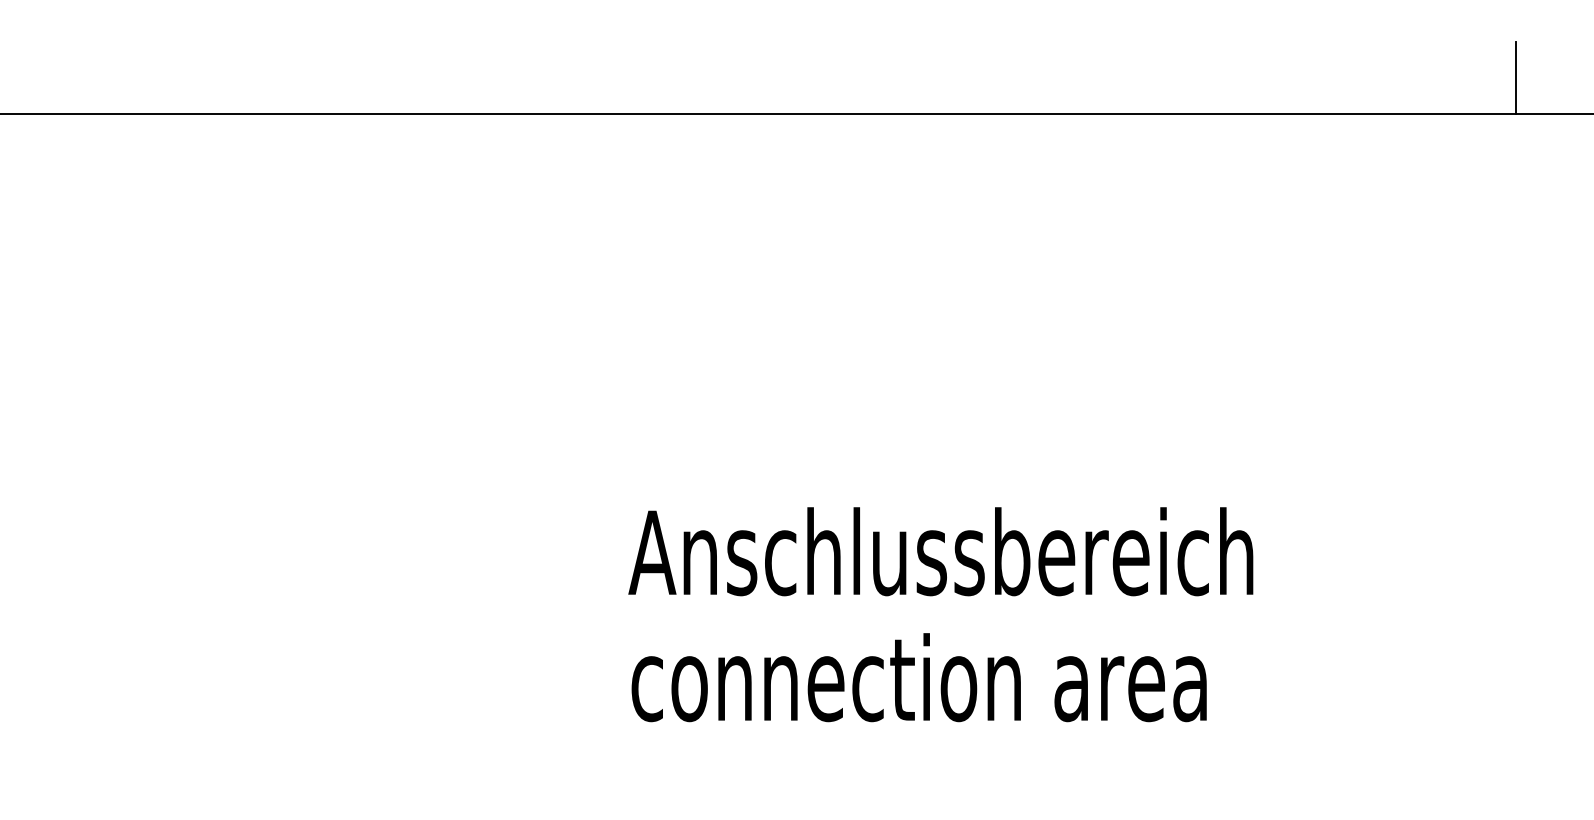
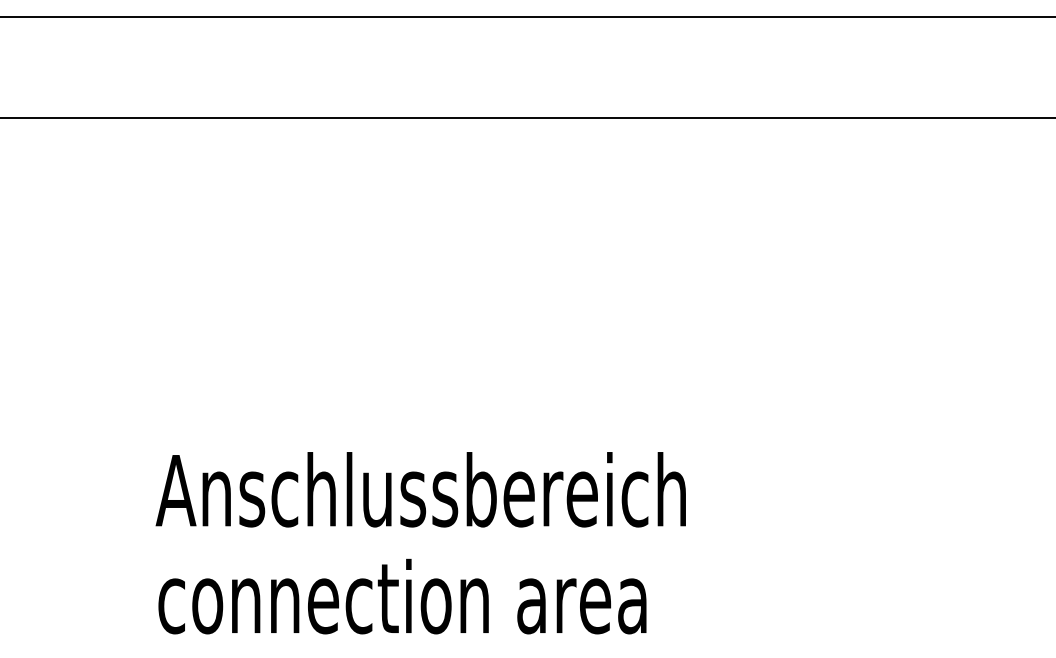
line: (1515, 78) -> (908, 88), removed

